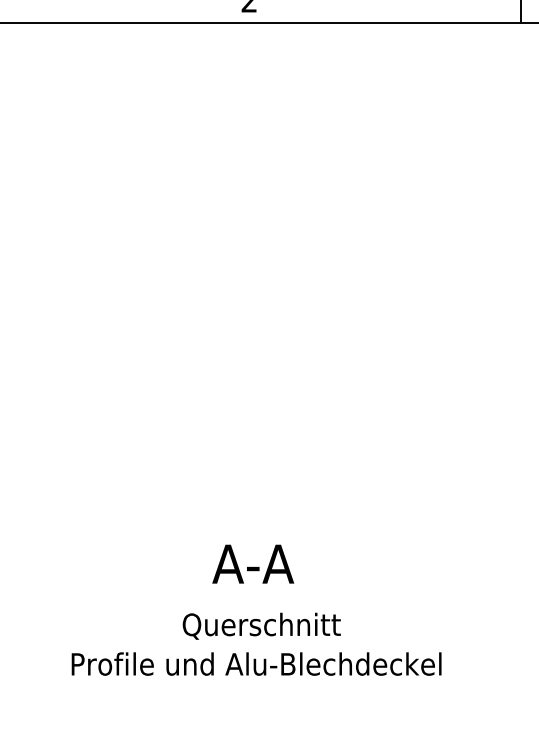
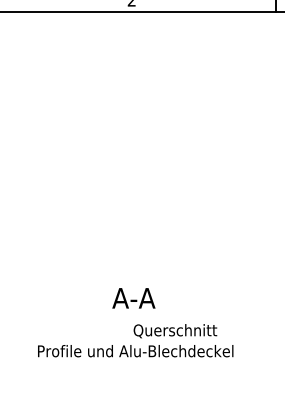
text: (261, 626) -> (175, 331), moved

